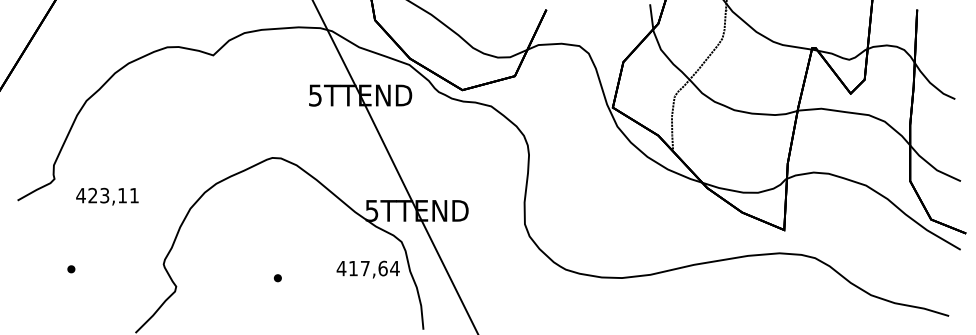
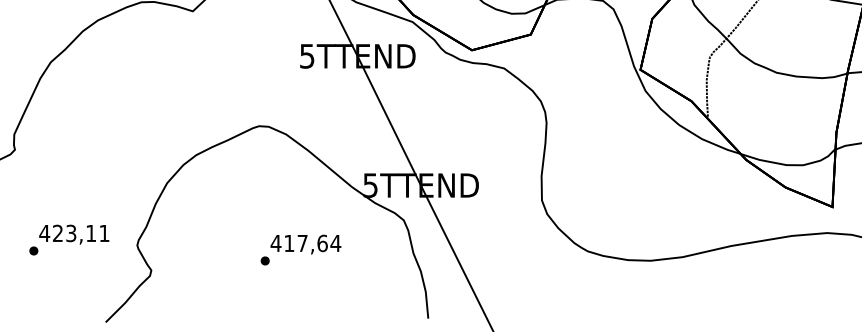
text: (107, 196) -> (74, 234), moved
text: (367, 269) -> (305, 244), moved

